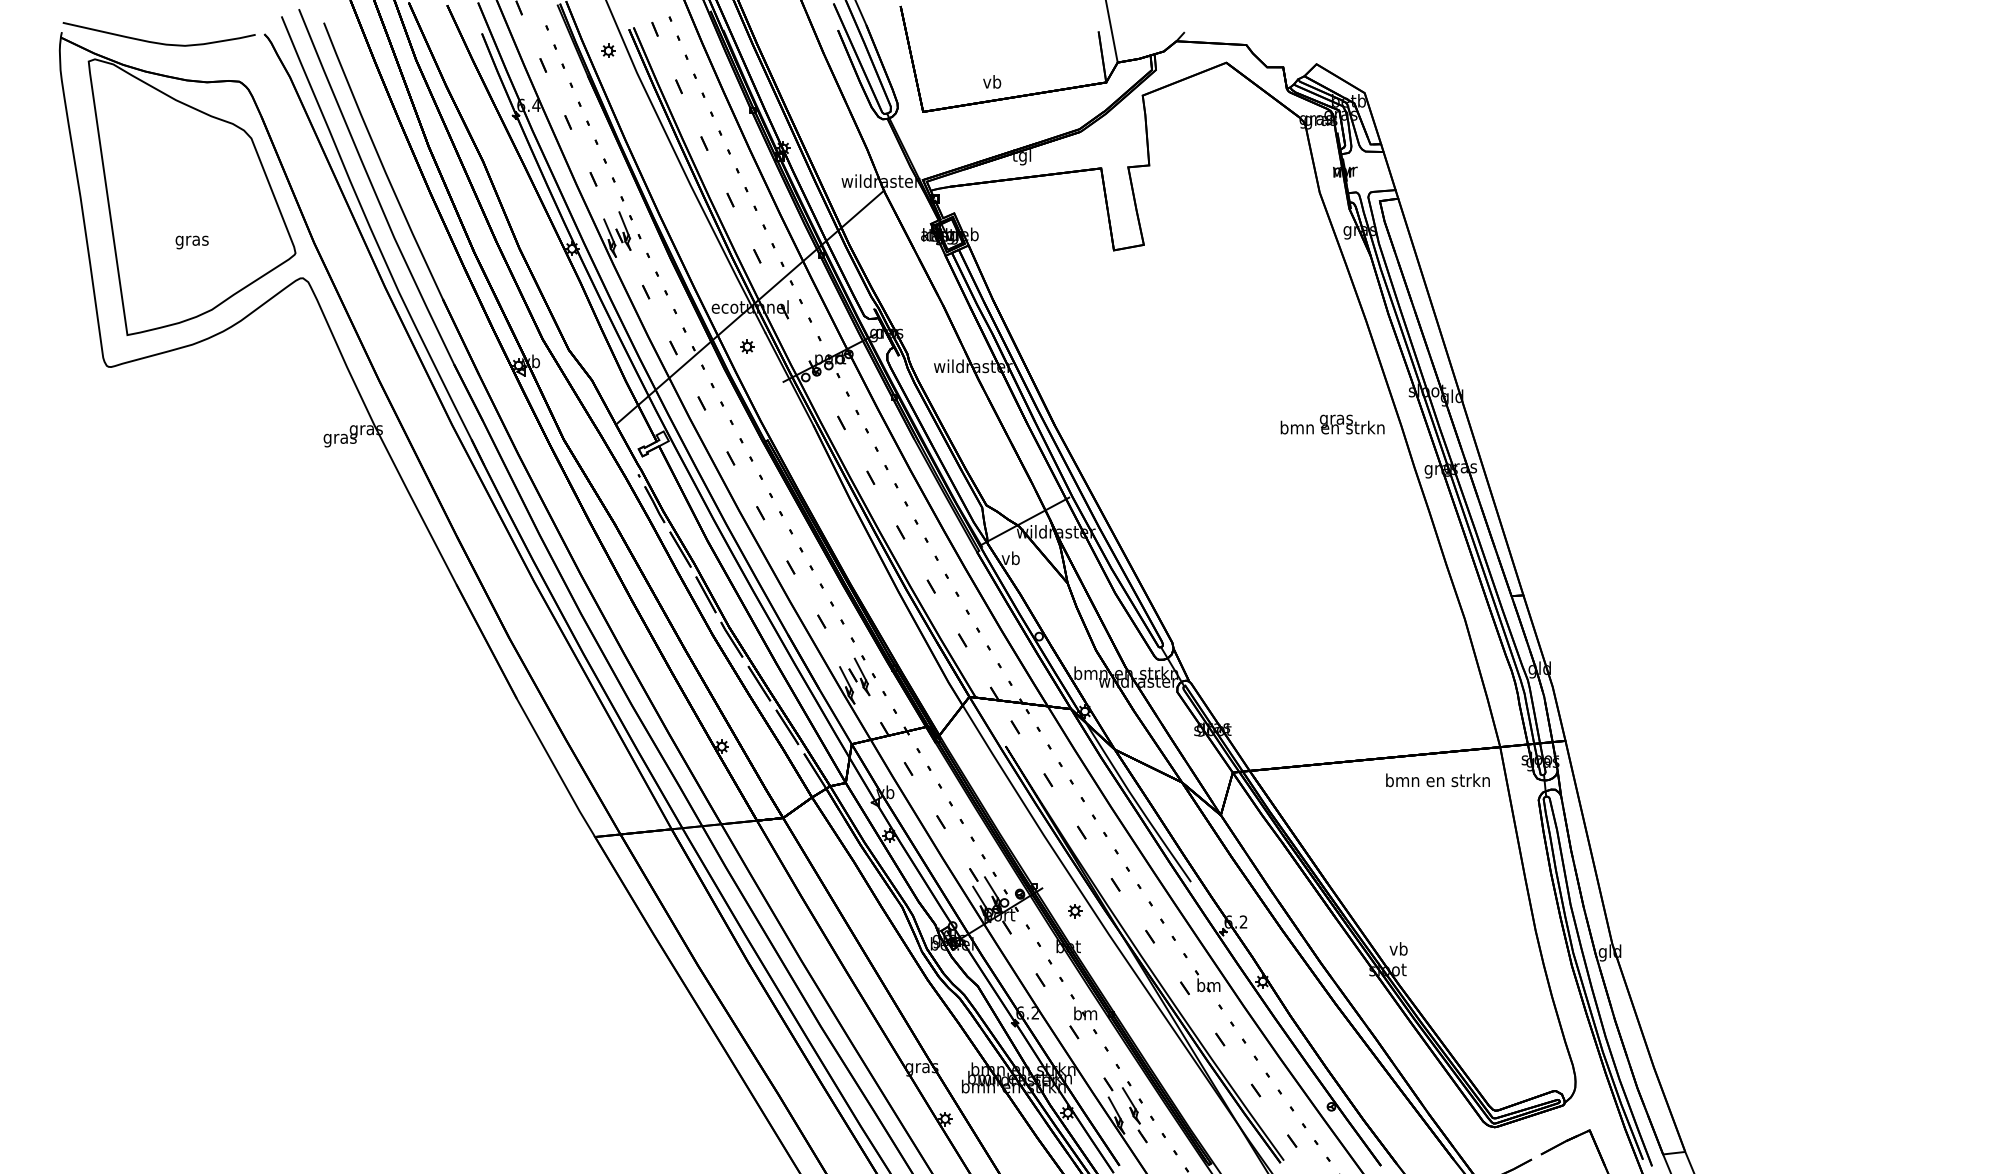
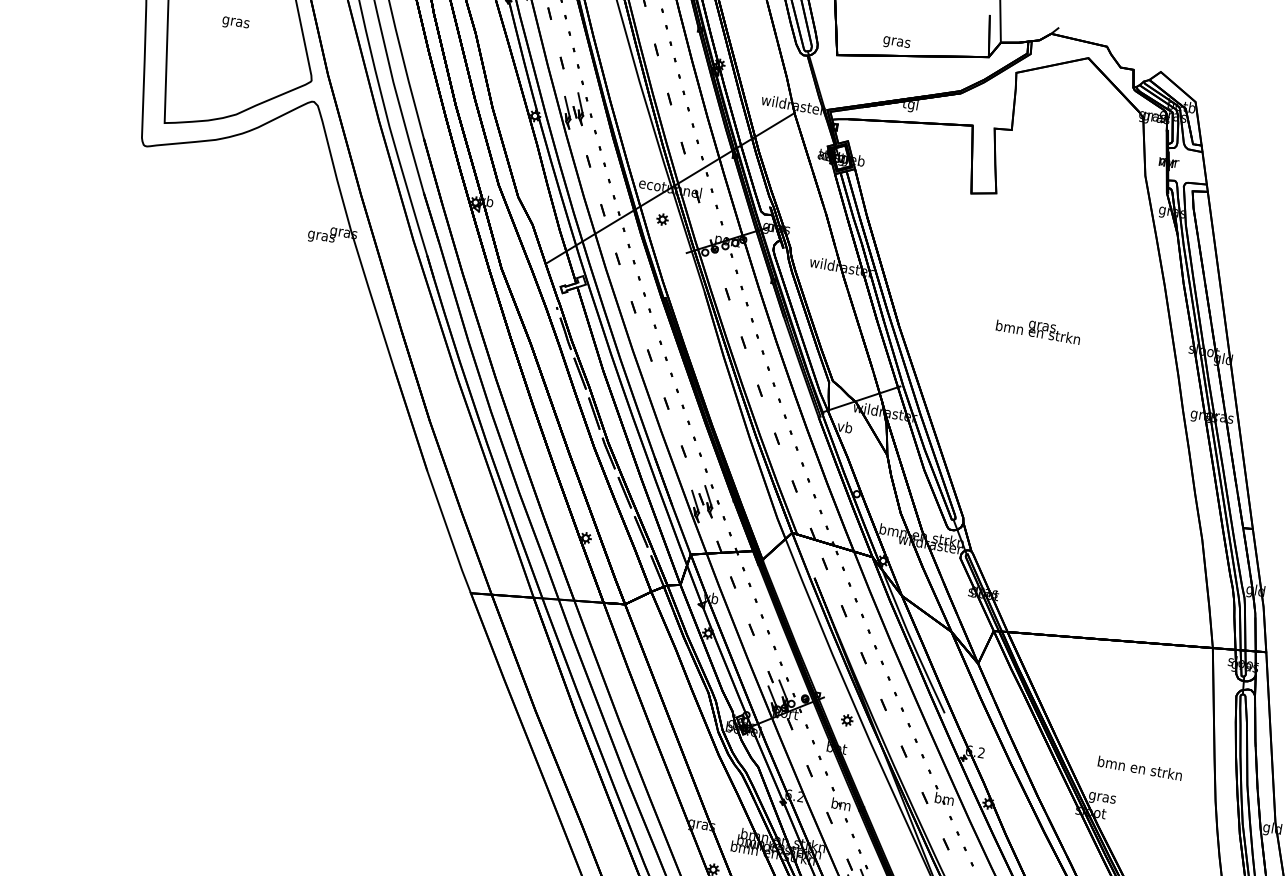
text: (991, 83) -> (896, 41), vb -> gras
text: (191, 242) -> (235, 23), moved
text: (1332, 424) -> (1038, 329), moved
text: (1437, 780) -> (1139, 768), moved
text: (1398, 950) -> (1102, 797), vb -> gras

